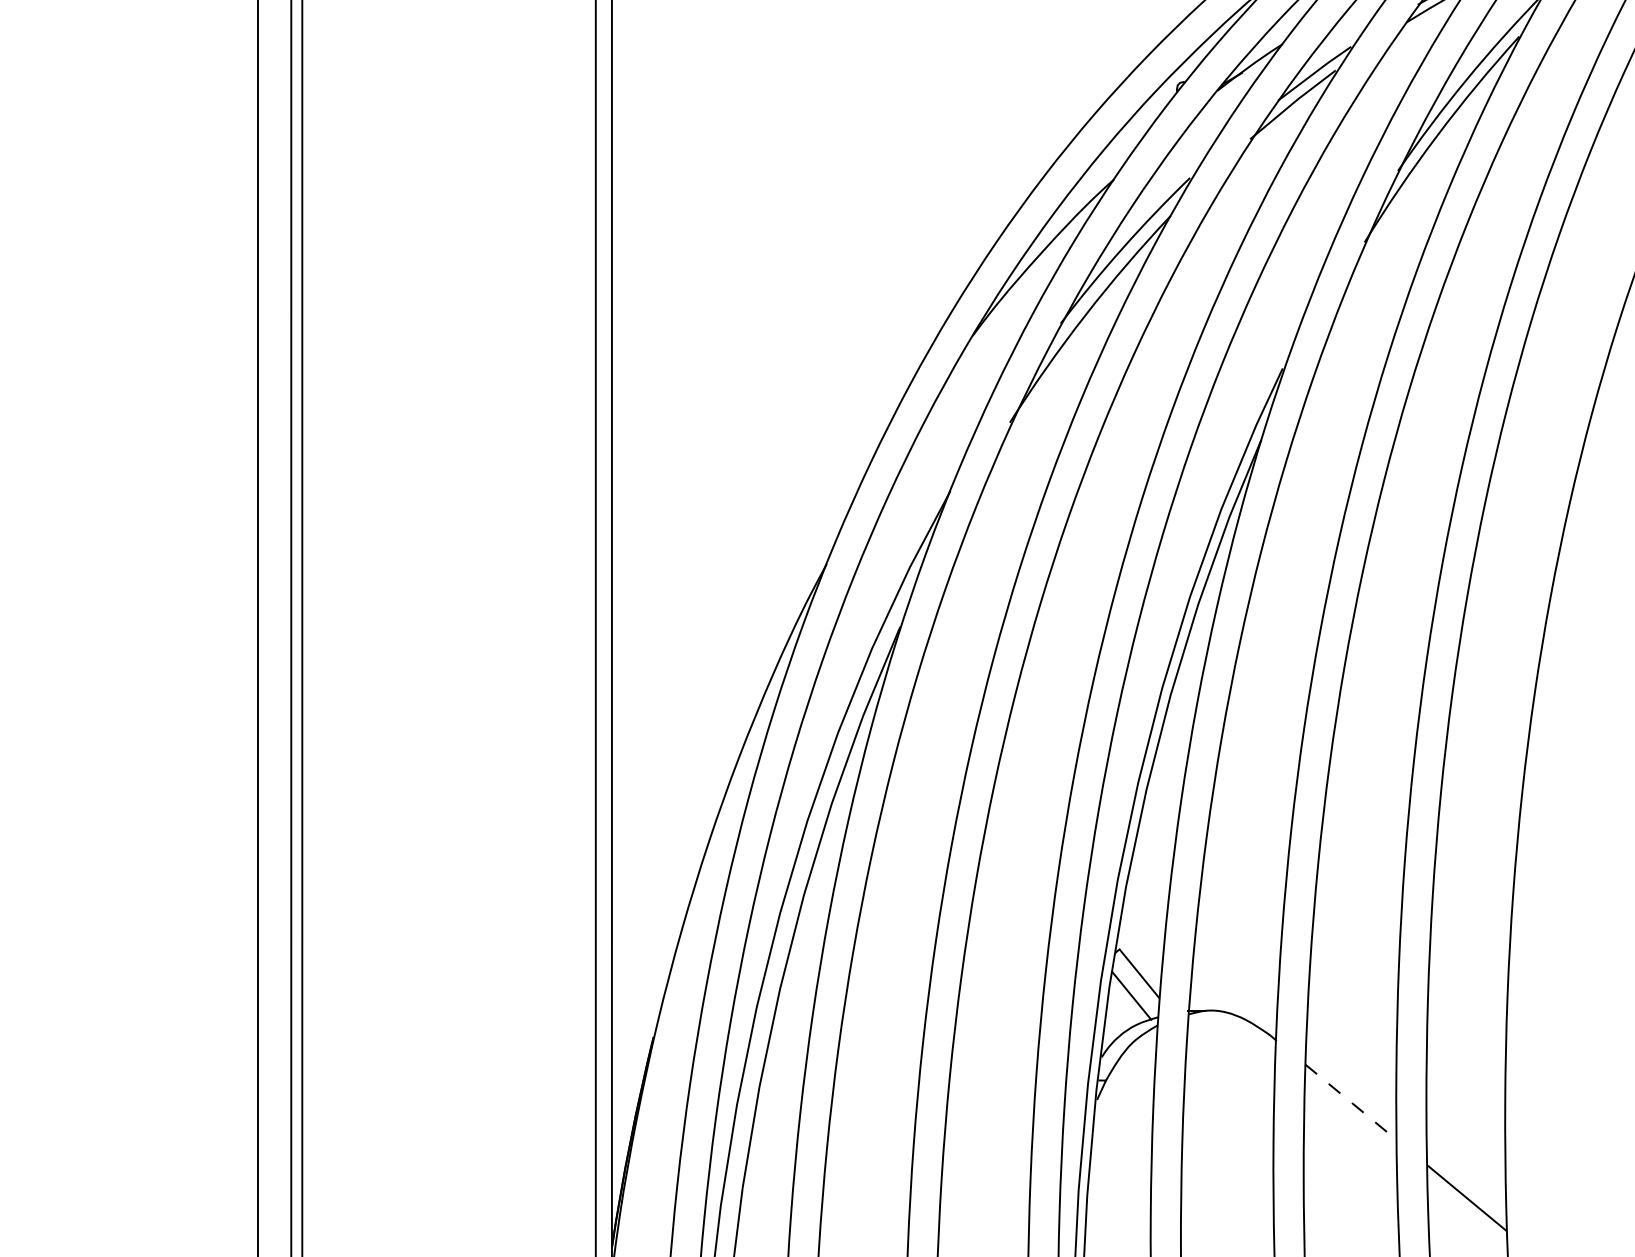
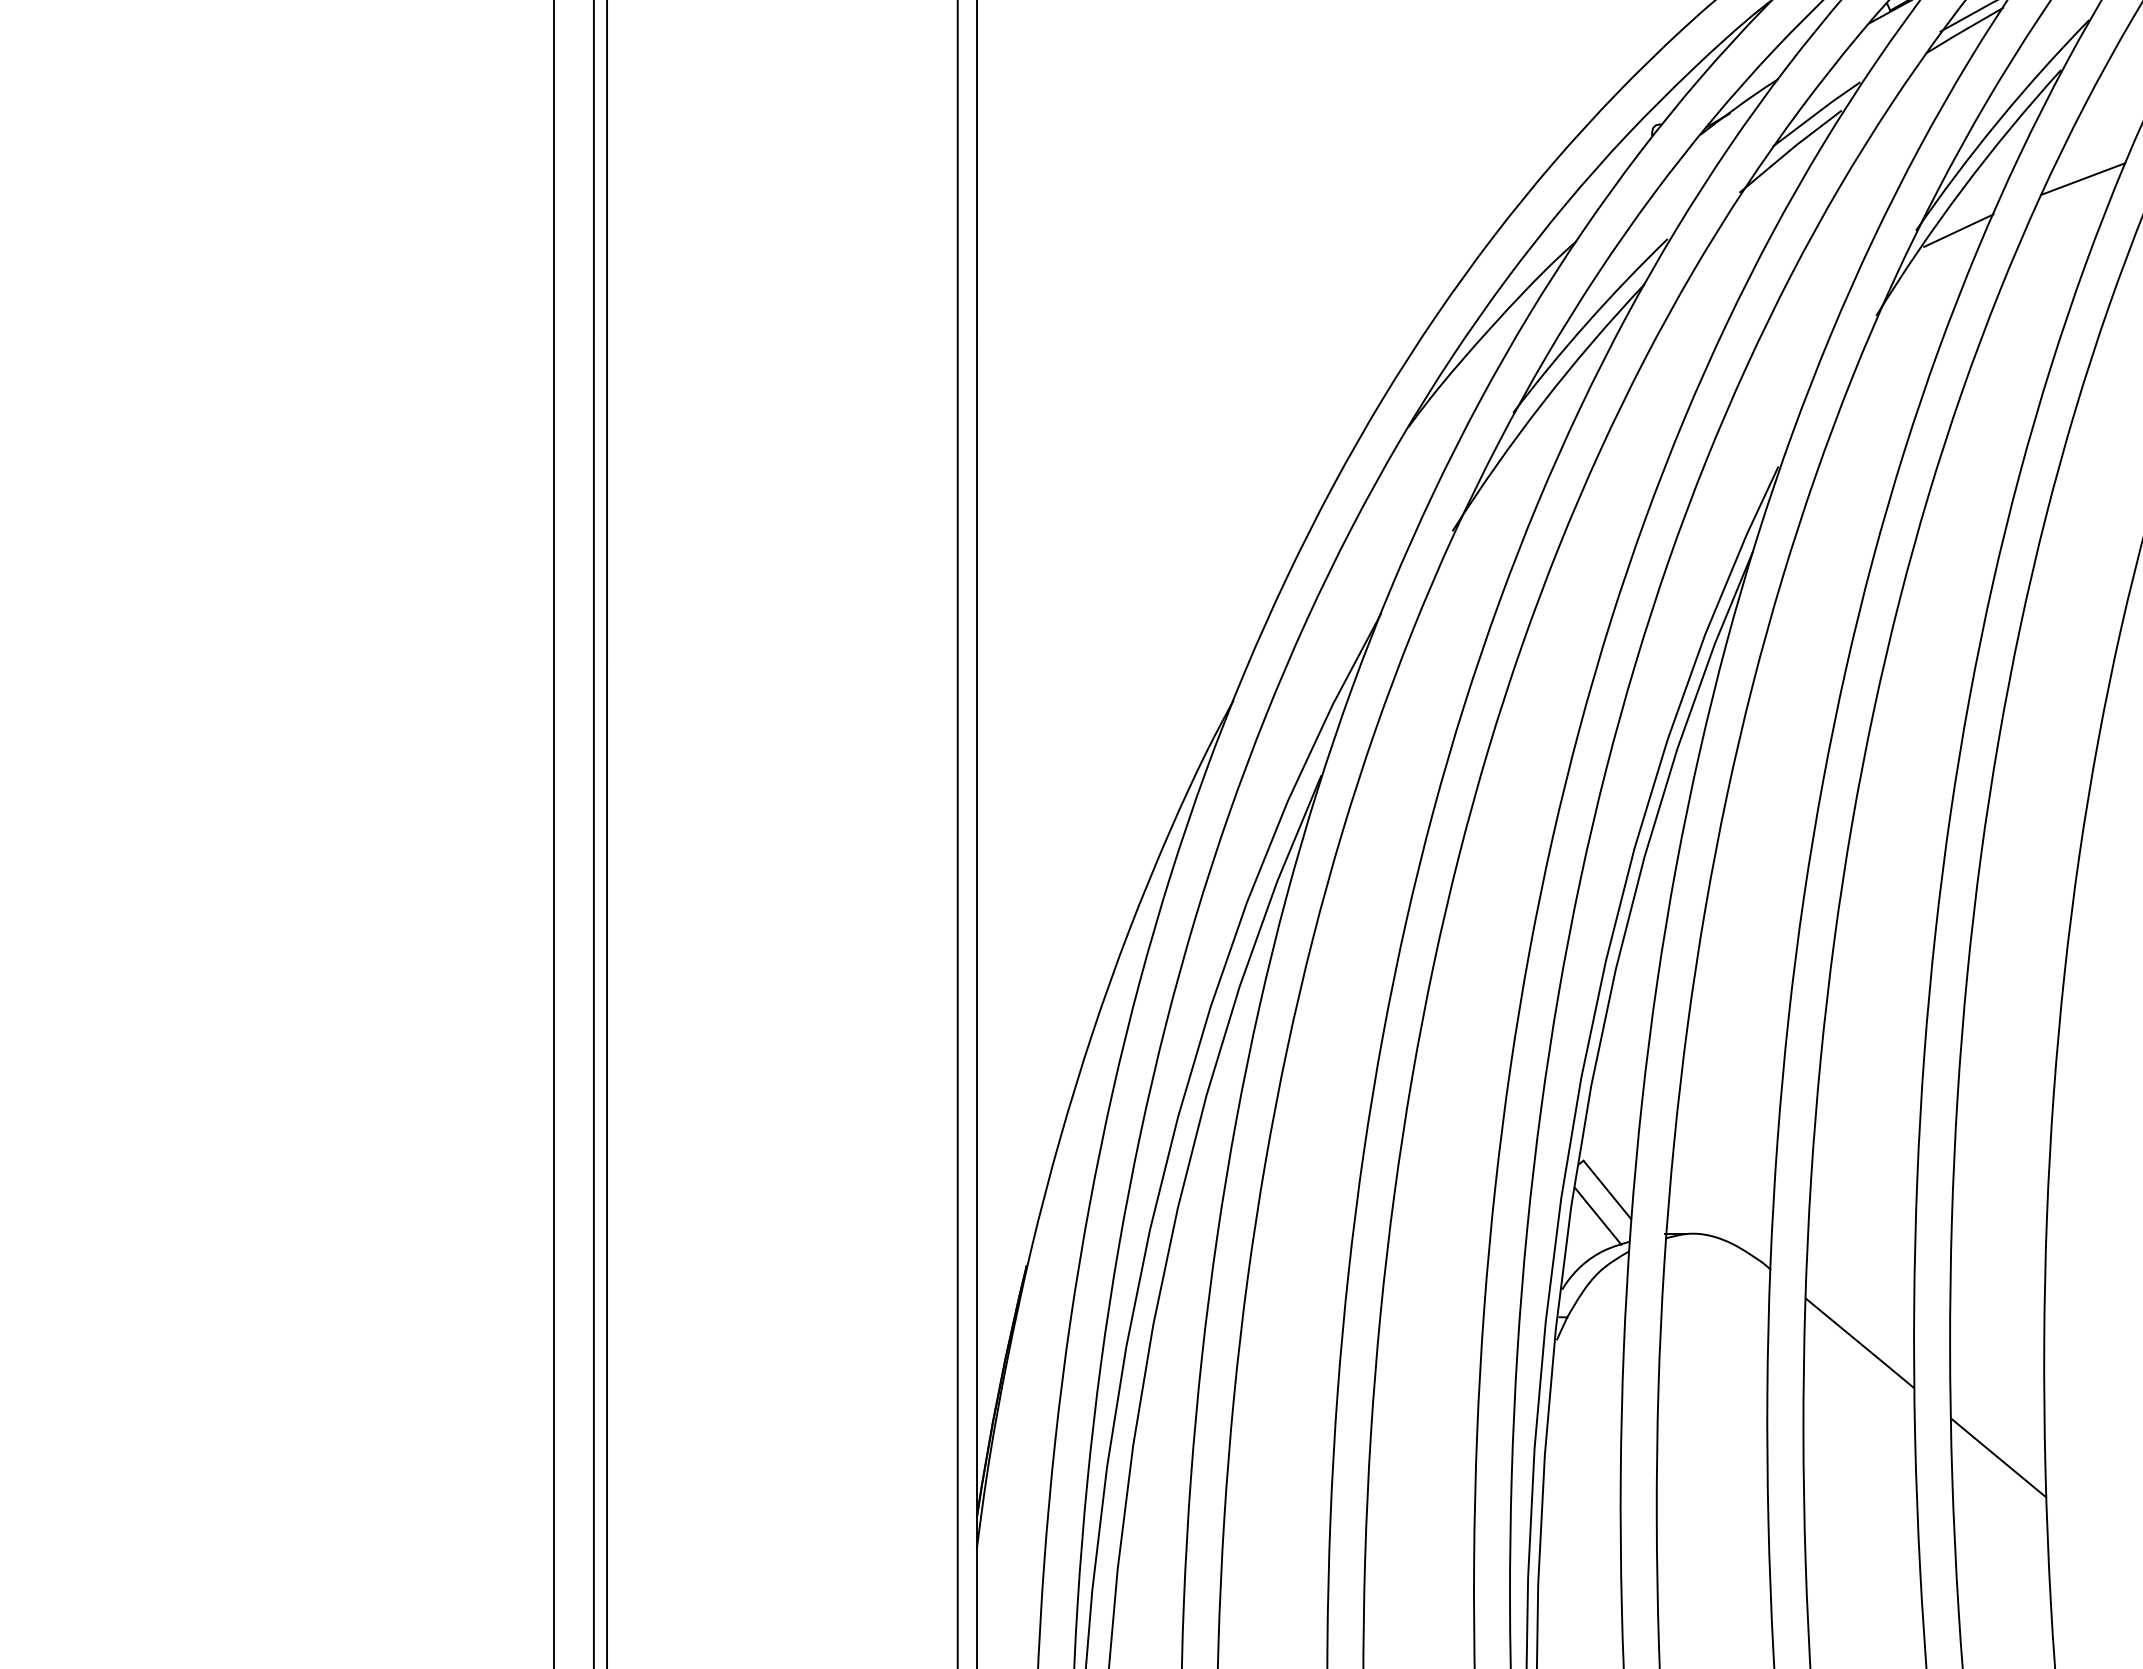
line: (1538, 127) -> (2083, 178), added
line: (1433, 170) -> (1958, 230), added
line: (1351, 1102) -> (1860, 1343), dashed -> solid

